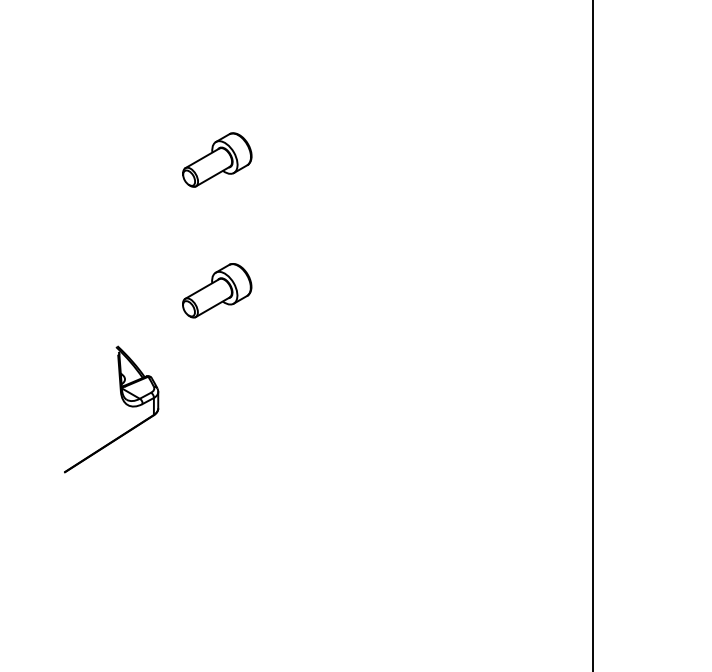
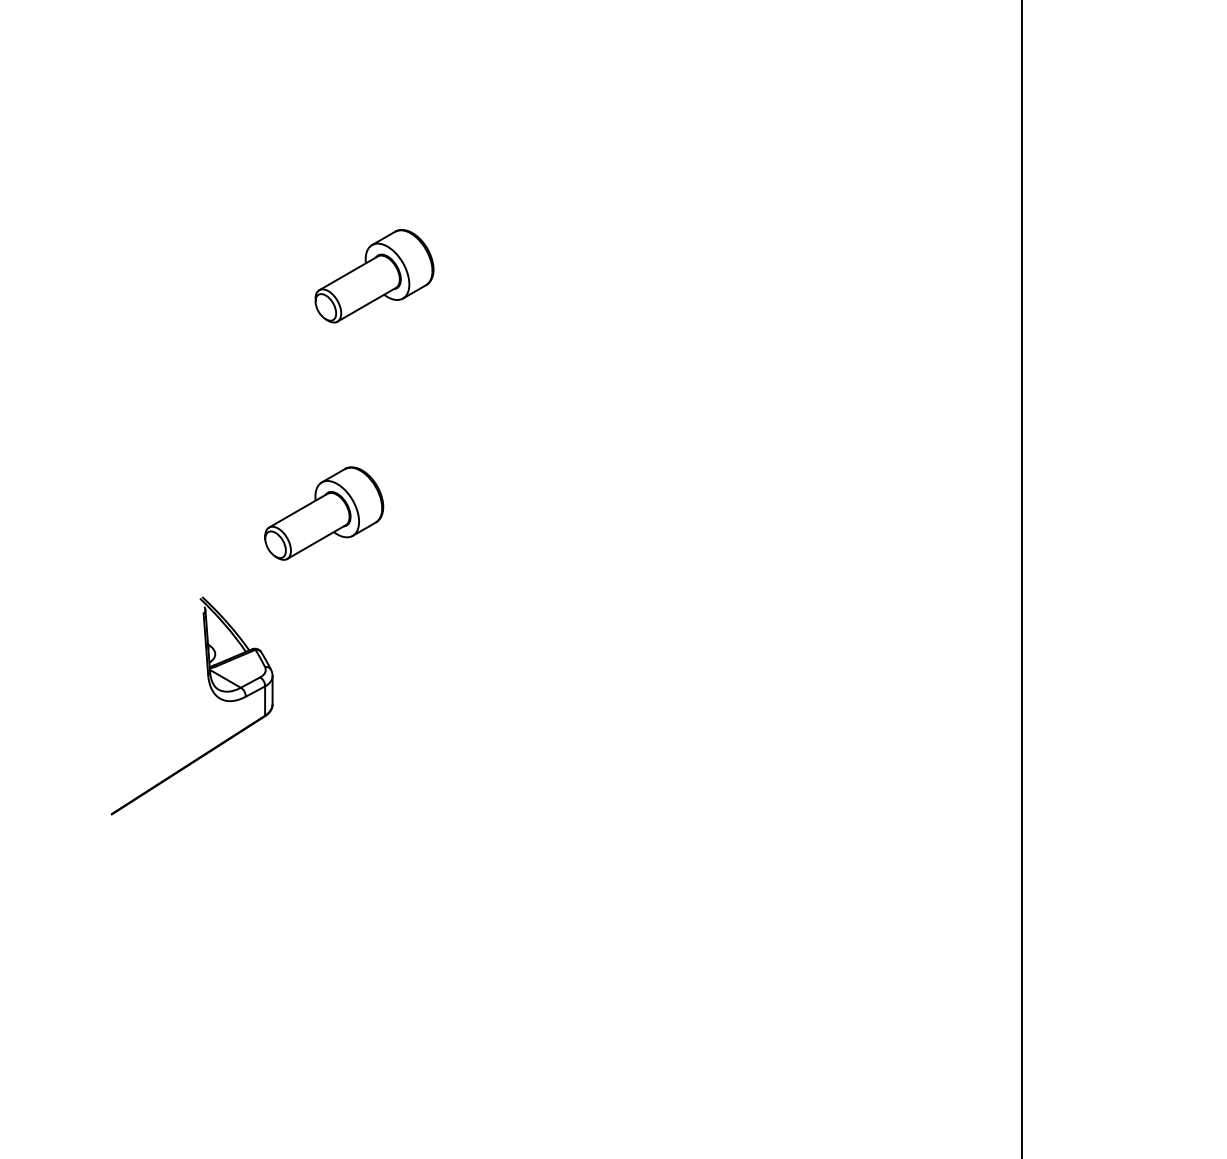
part: (217, 290) -> (324, 513), moved

